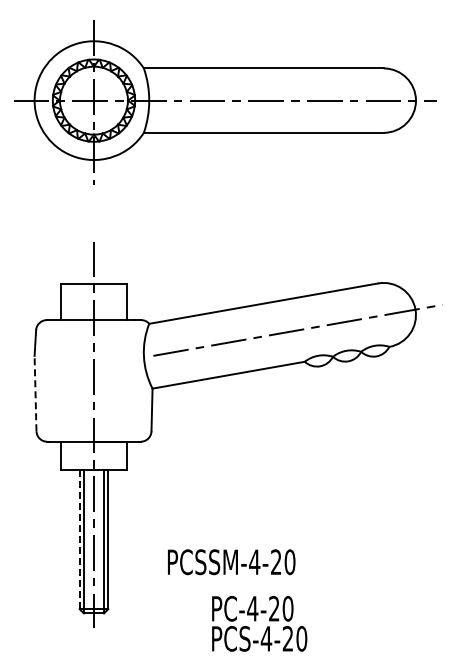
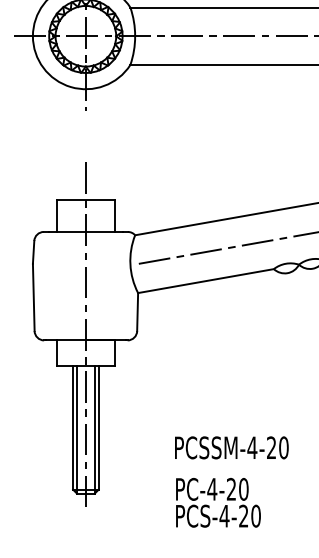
line: (35, 393) -> (33, 297), dashed -> solid
line: (79, 539) -> (72, 427), dashed -> solid
text: (231, 562) -> (231, 448), moved
text: (259, 623) -> (218, 502), moved

